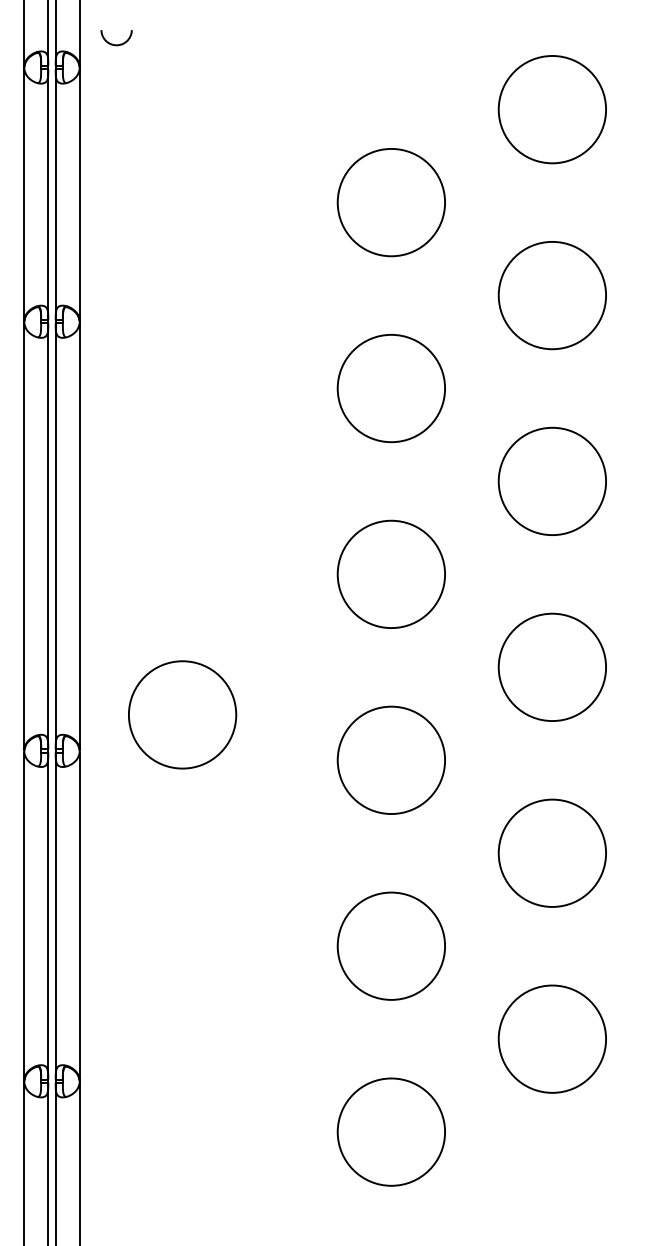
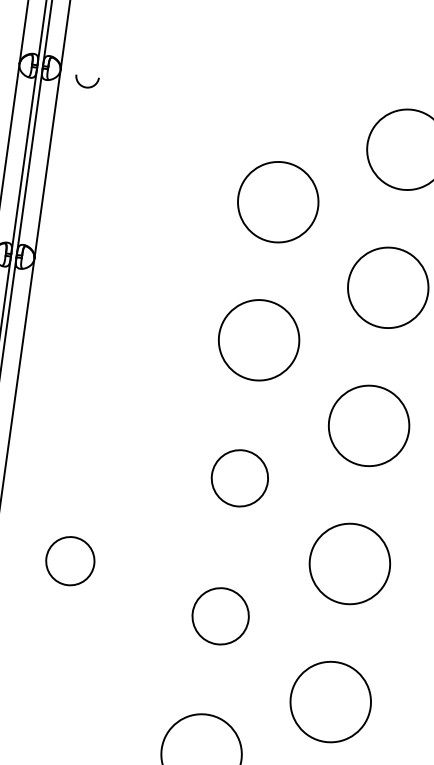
arc: (116, 44) -> (86, 86), moved
circle: (391, 574) -> (239, 478), size x0.7
circle: (182, 714) -> (70, 560), size x0.6
circle: (390, 759) -> (220, 615), size x0.7

